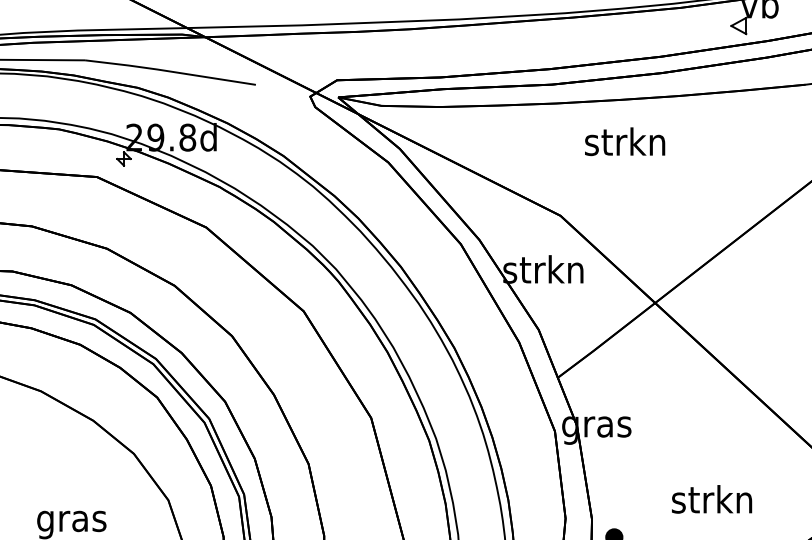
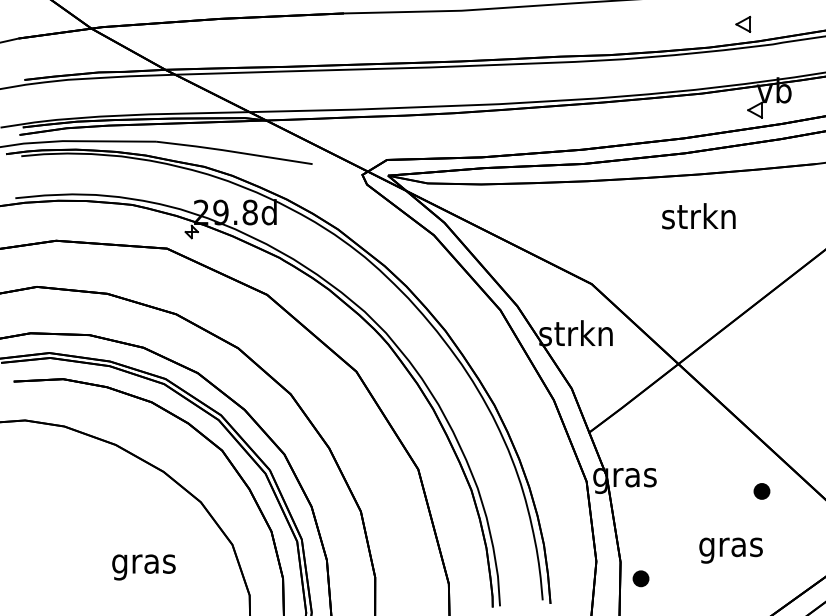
text: (624, 141) -> (698, 216), moved
part: (745, 442) -> (761, 491), added
text: (711, 502) -> (730, 546), strkn -> gras

